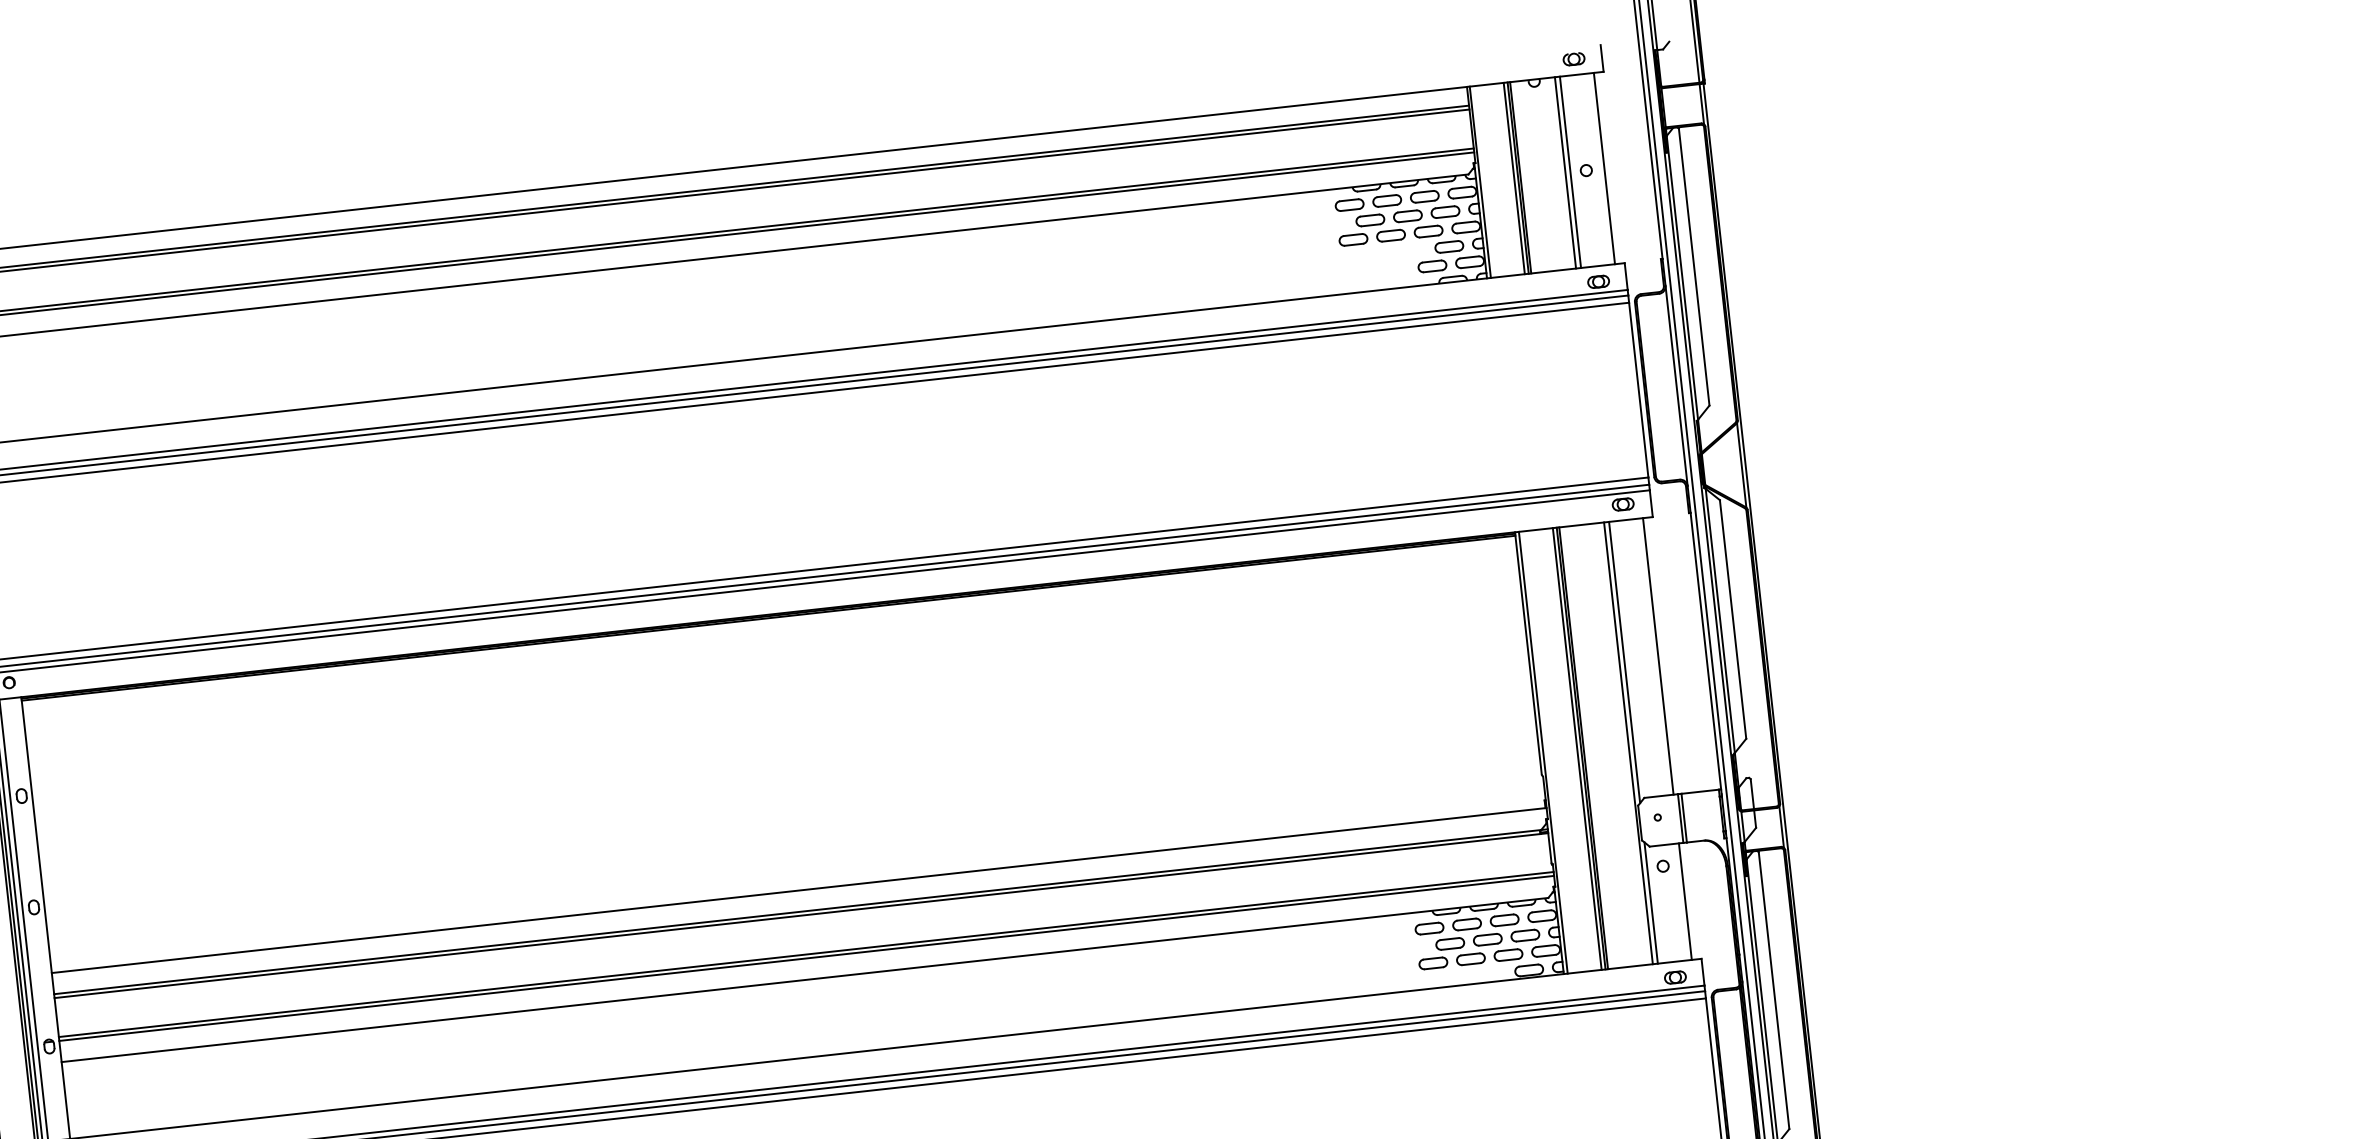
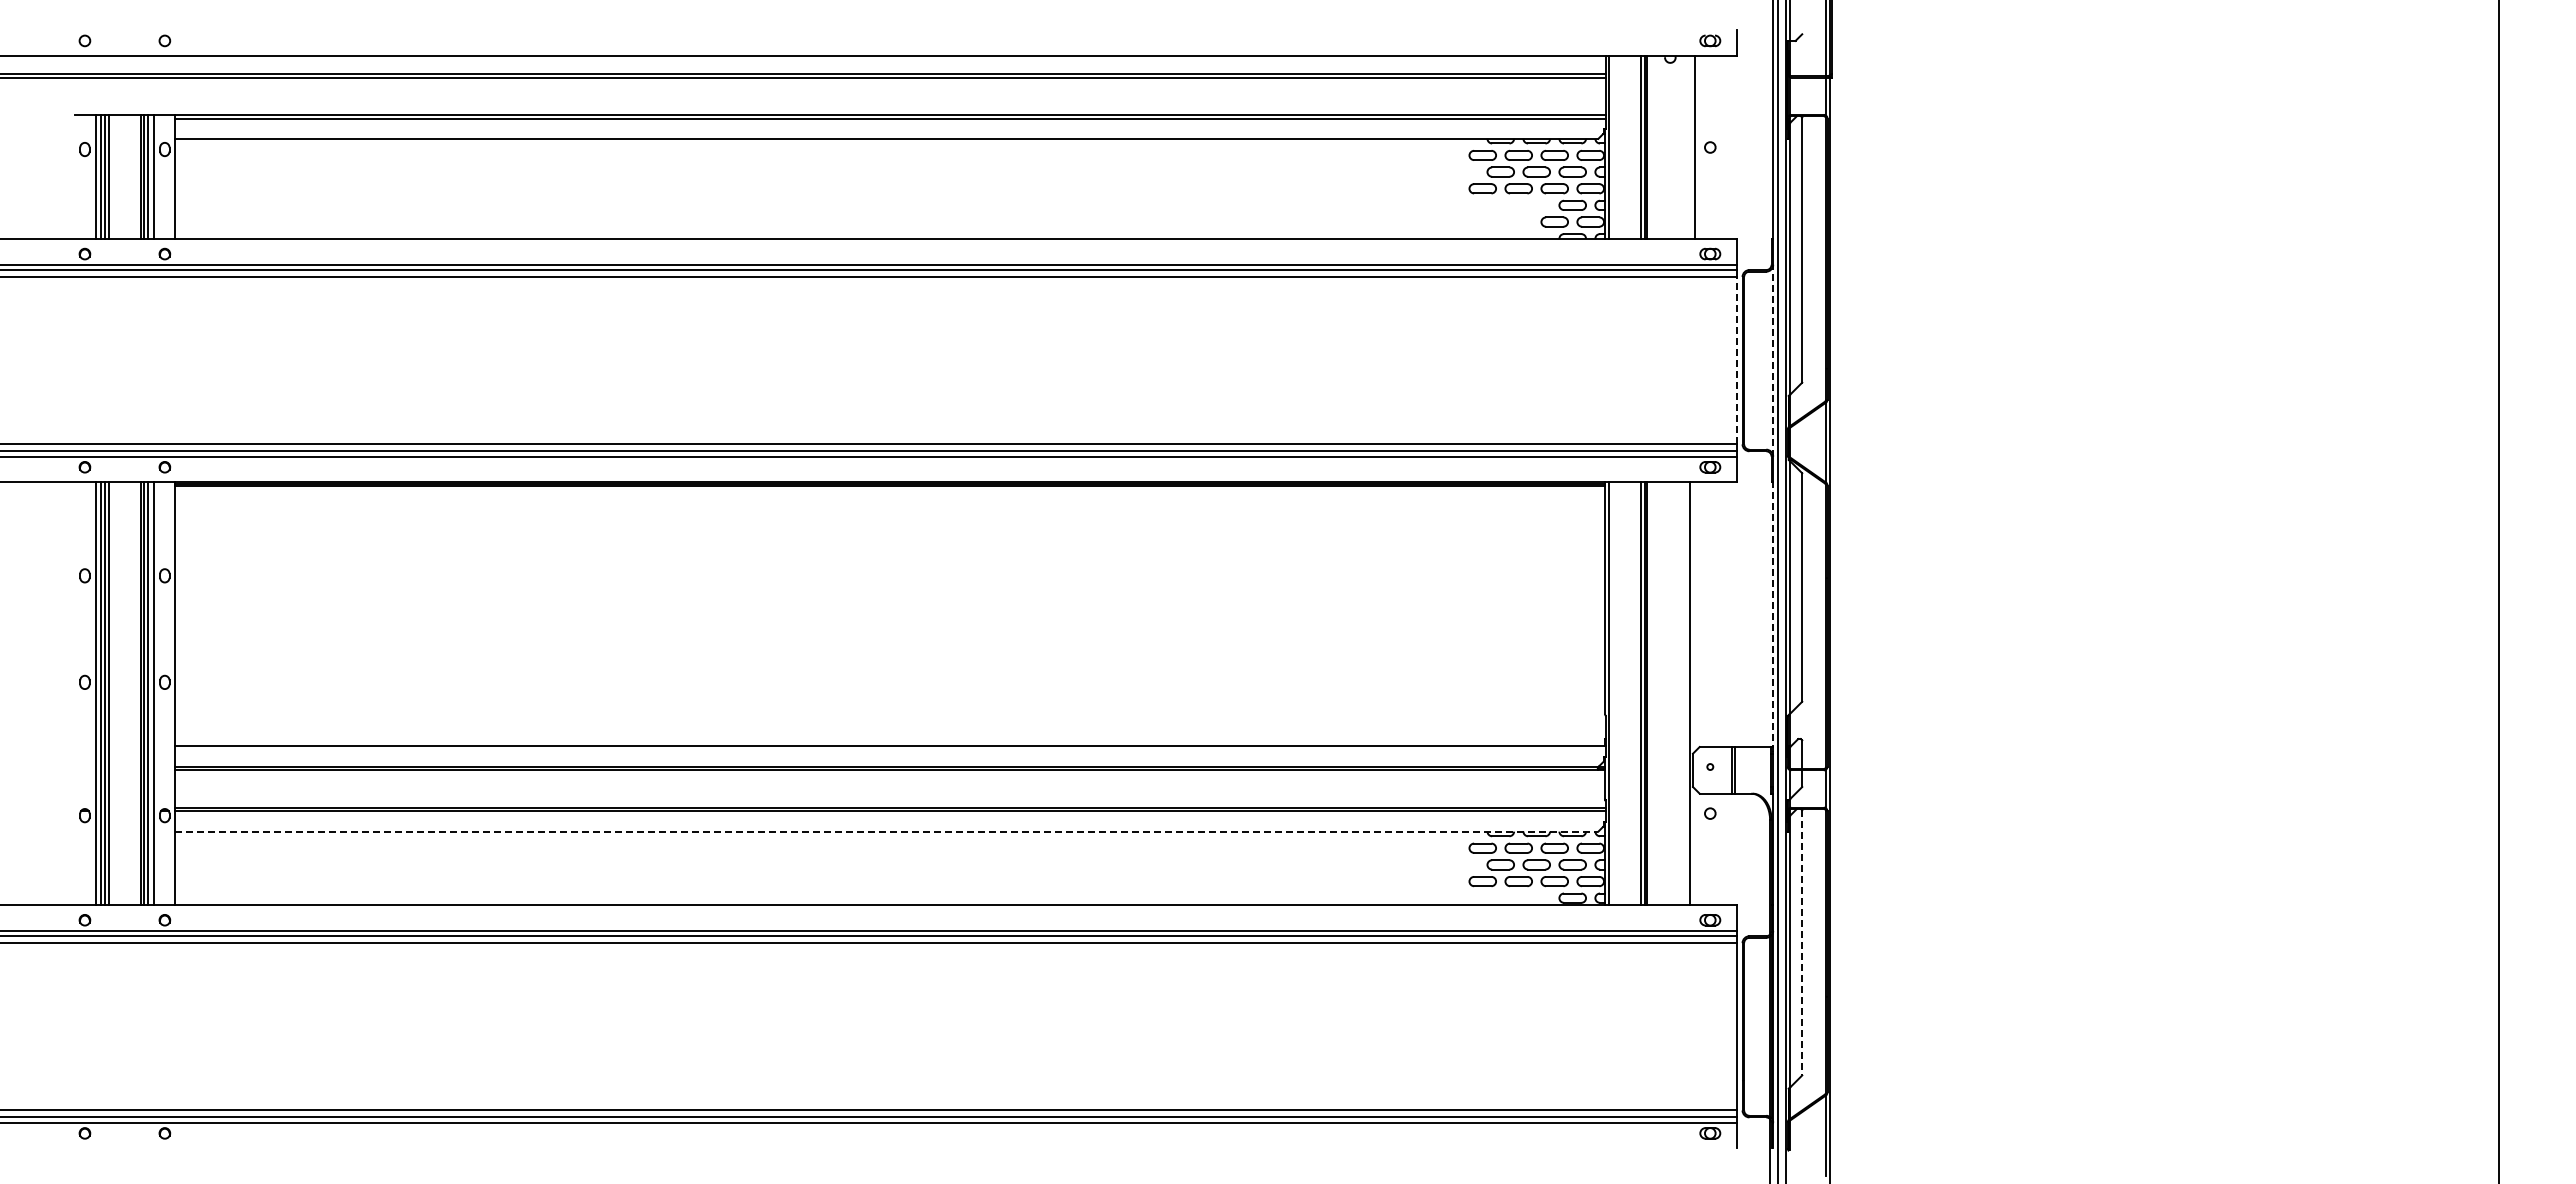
line: (1604, 168) -> (1727, 147), removed
line: (1565, 172) -> (1690, 147), removed
line: (1676, 385) -> (1773, 360), solid -> dashed
line: (1638, 389) -> (1736, 360), solid -> dashed
line: (1706, 653) -> (1773, 616), solid -> dashed
line: (1658, 656) -> (1727, 614), removed
line: (1624, 662) -> (1695, 616), removed
line: (1685, 901) -> (1727, 849), removed
line: (1651, 903) -> (1695, 847), removed
line: (804, 979) -> (886, 831), solid -> dashed
line: (1774, 990) -> (1802, 942), solid -> dashed

